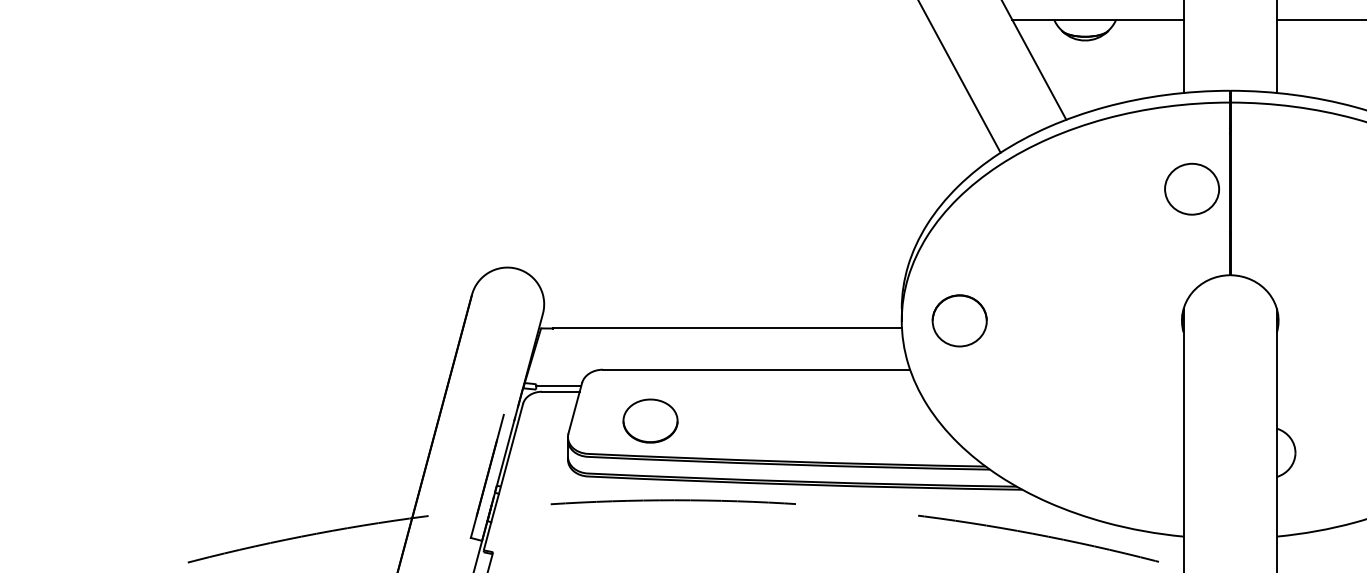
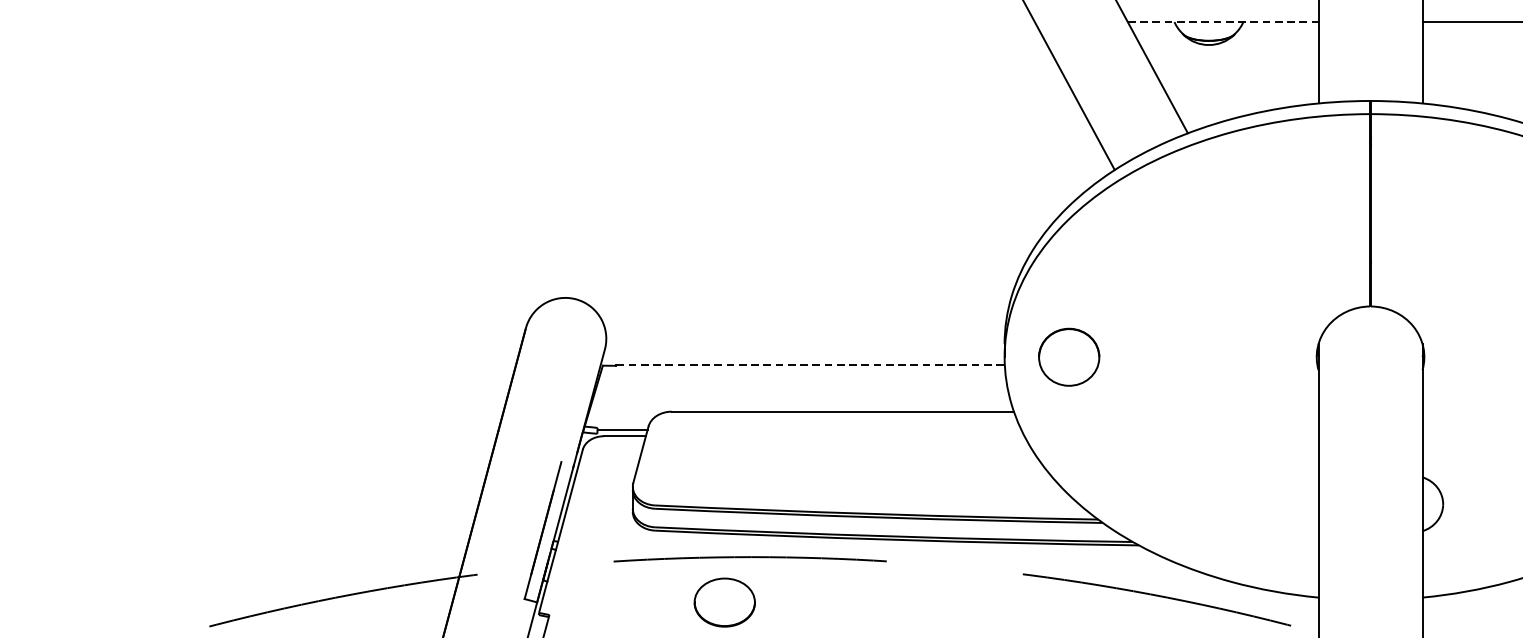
line: (1097, 19) -> (1222, 21), solid -> dashed
part: (1191, 188) -> (1327, 209), removed
line: (728, 328) -> (811, 365), solid -> dashed
part: (650, 420) -> (724, 601), moved

